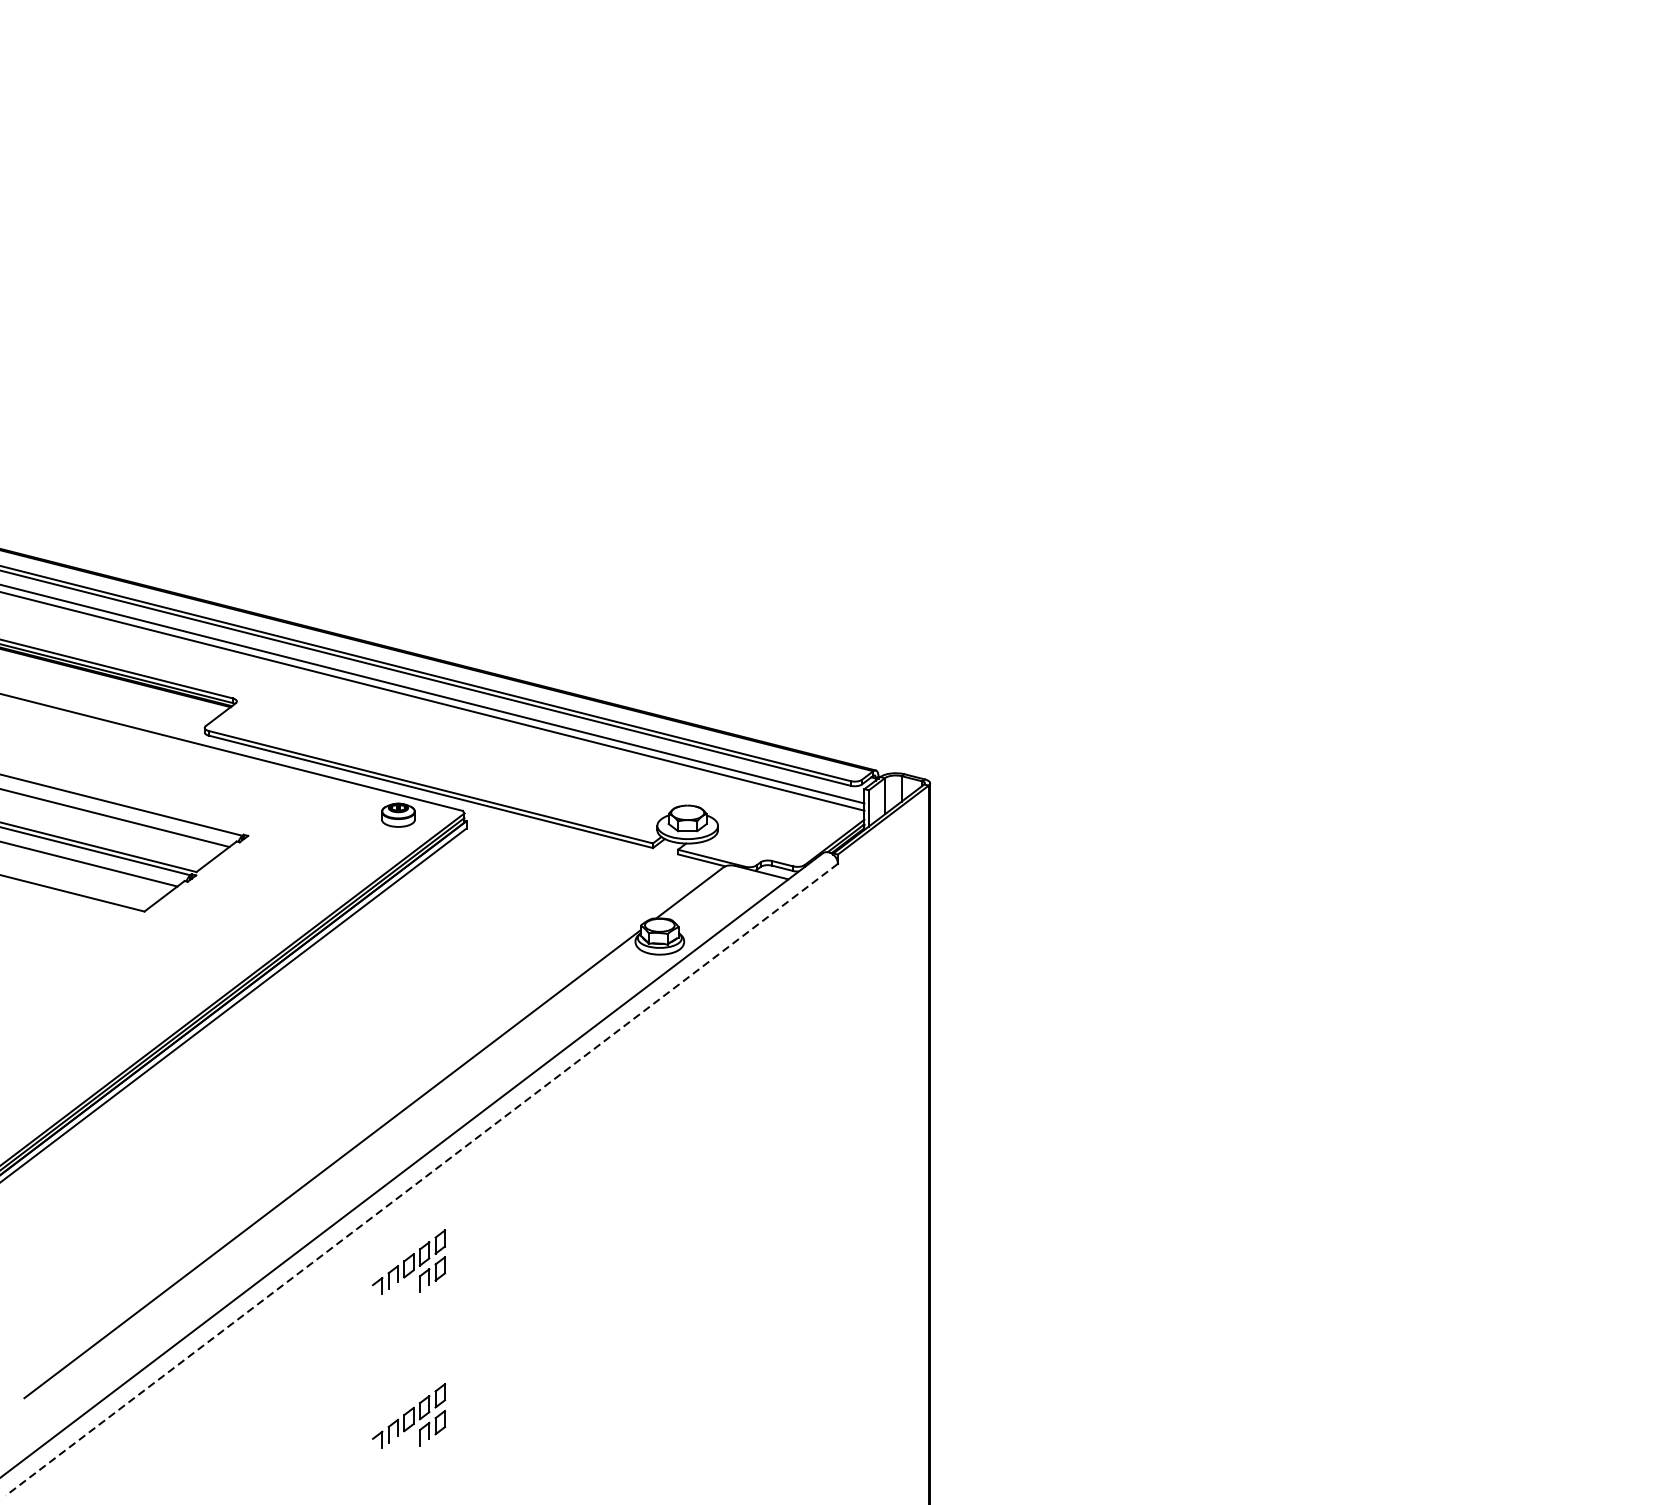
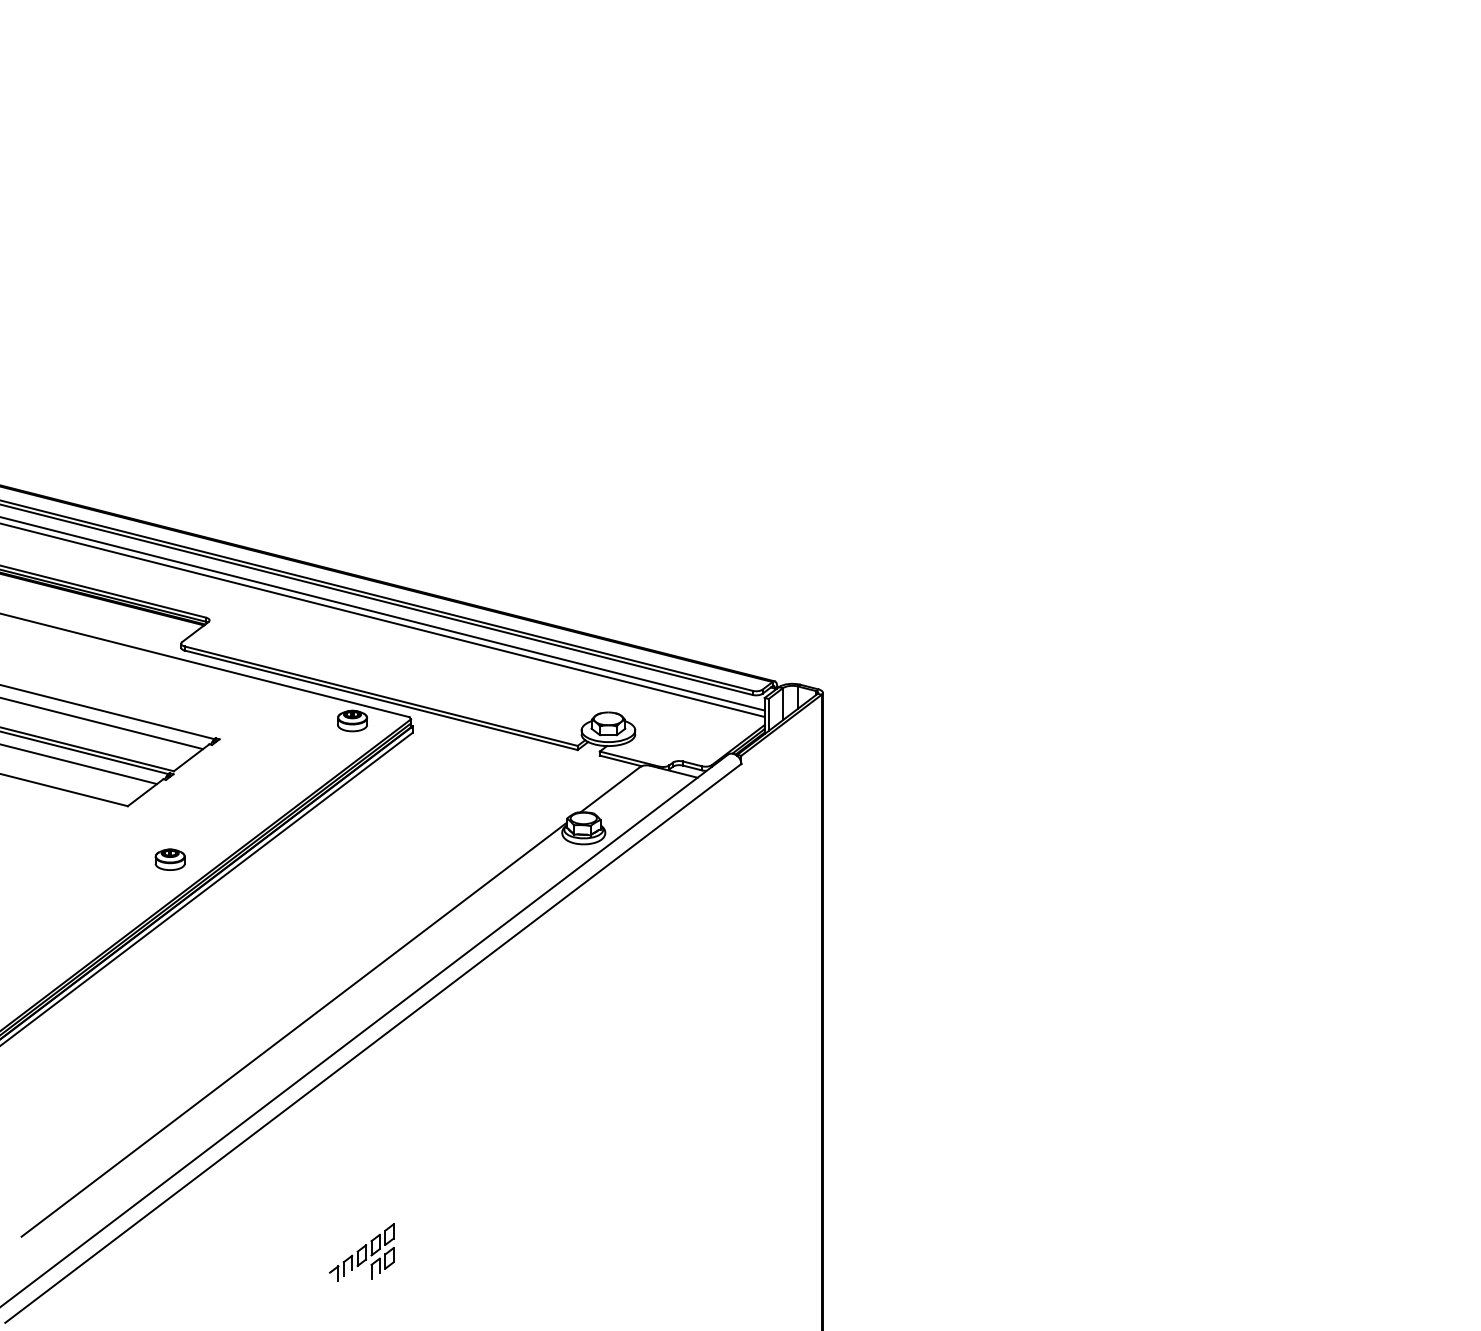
part: (191, 971) -> (169, 859), added
line: (421, 1179) -> (372, 1043), dashed -> solid
part: (408, 1262) -> (361, 1116), removed

